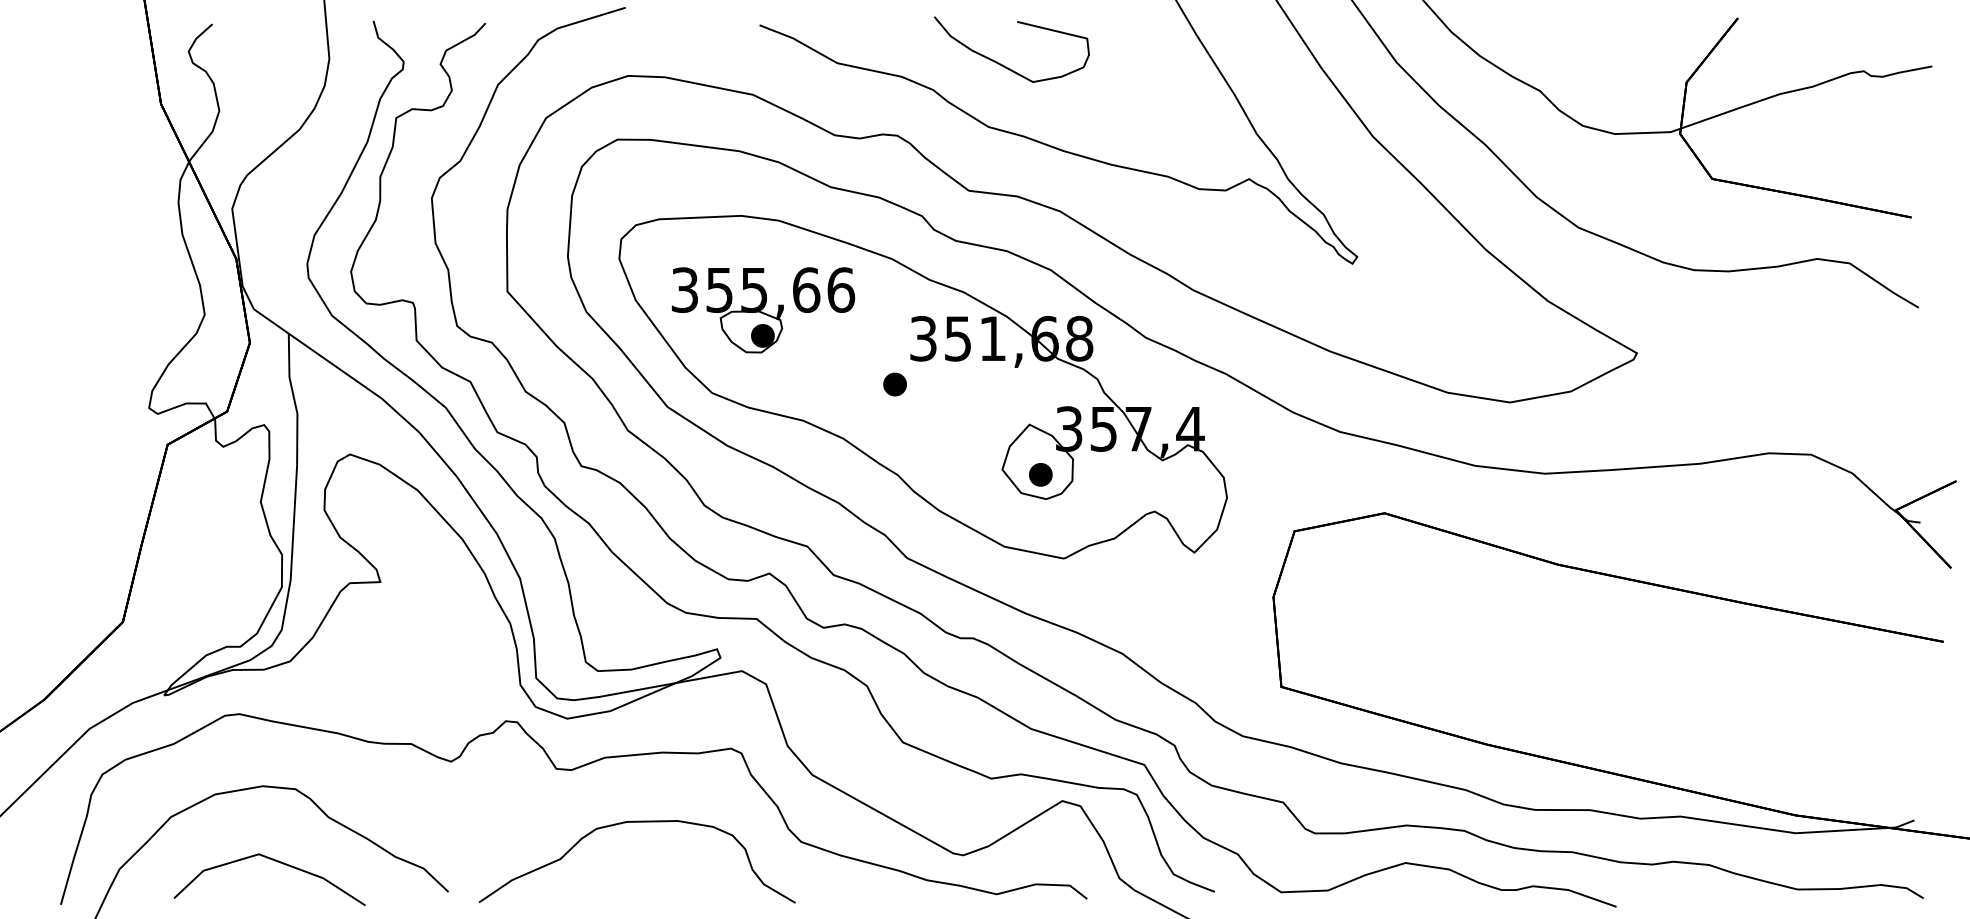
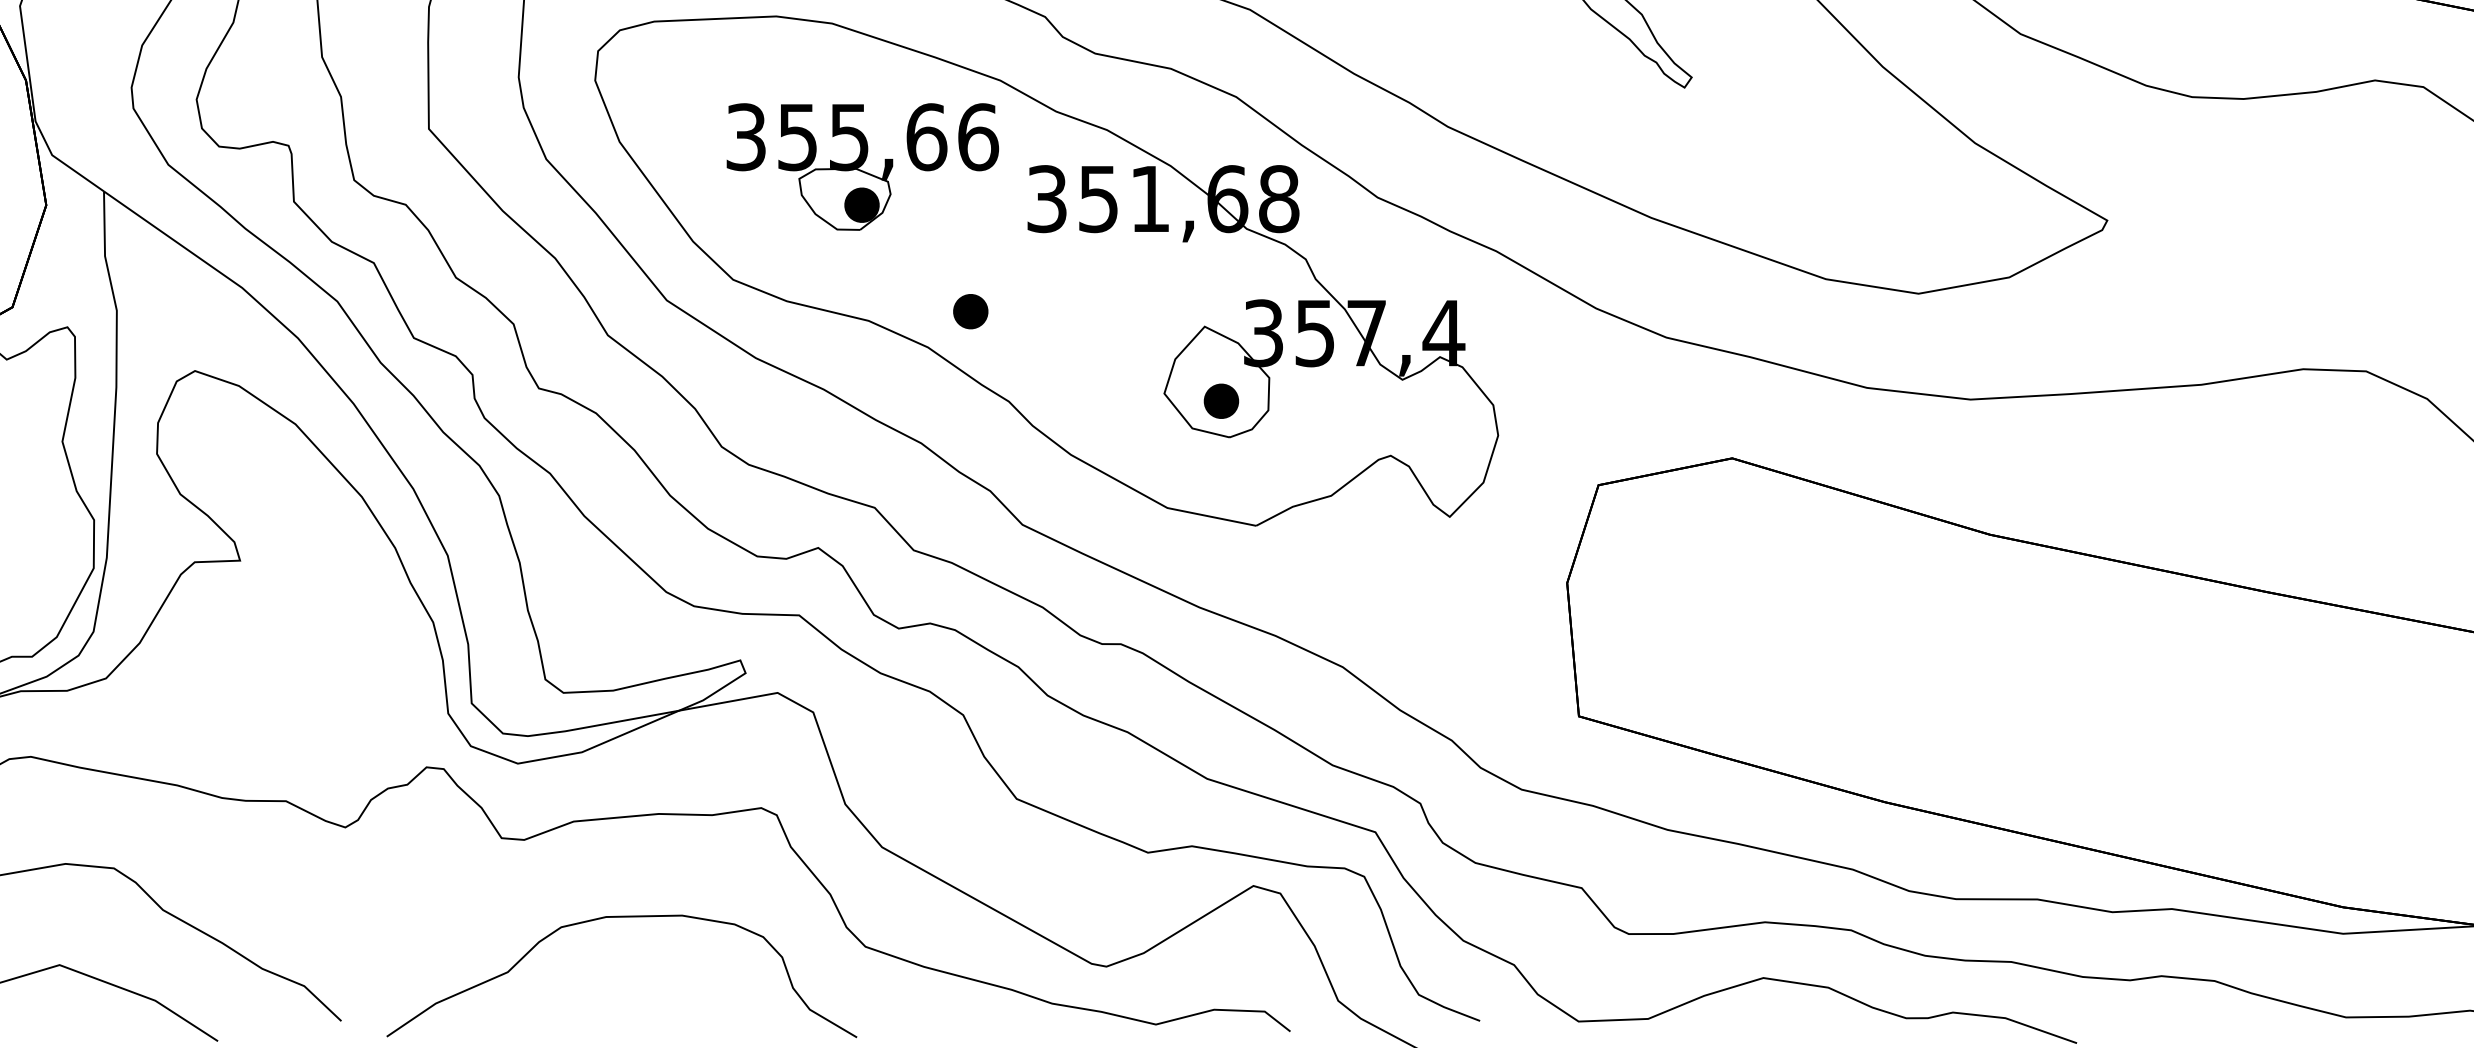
part: (763, 310) -> (862, 167), moved
part: (894, 384) -> (969, 311), moved

